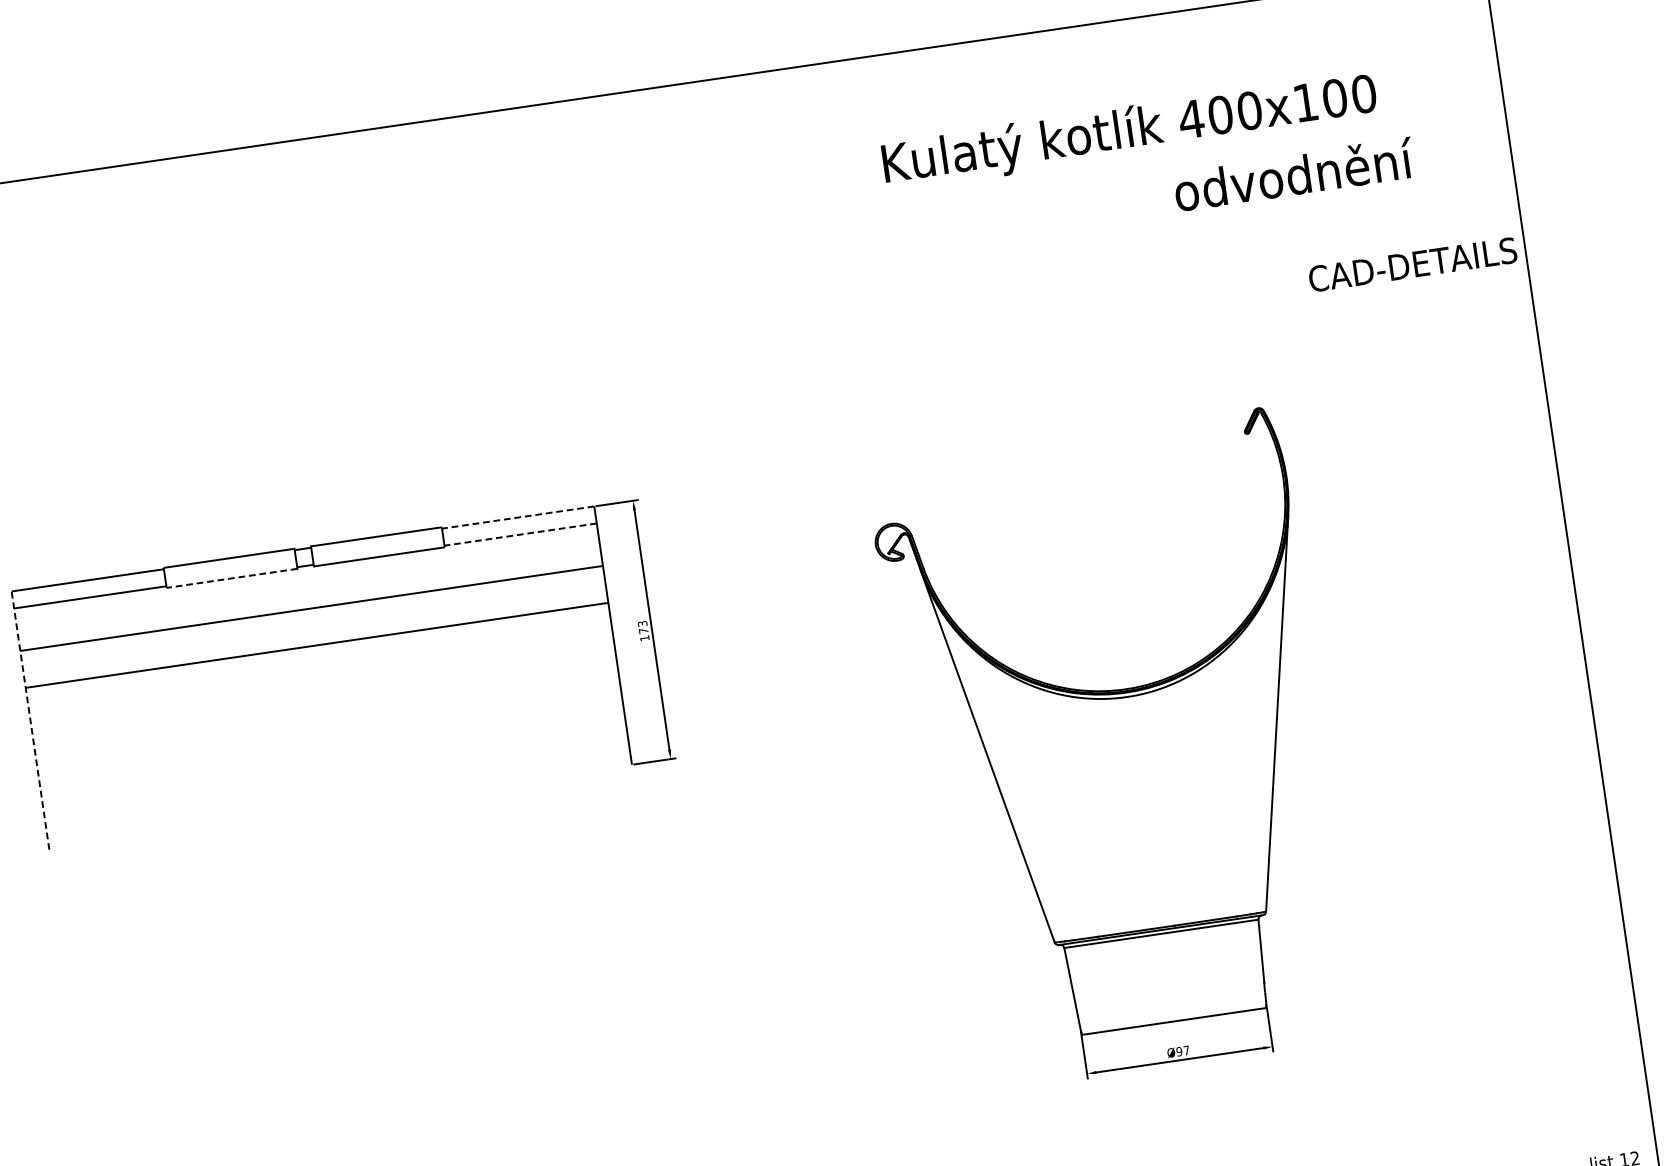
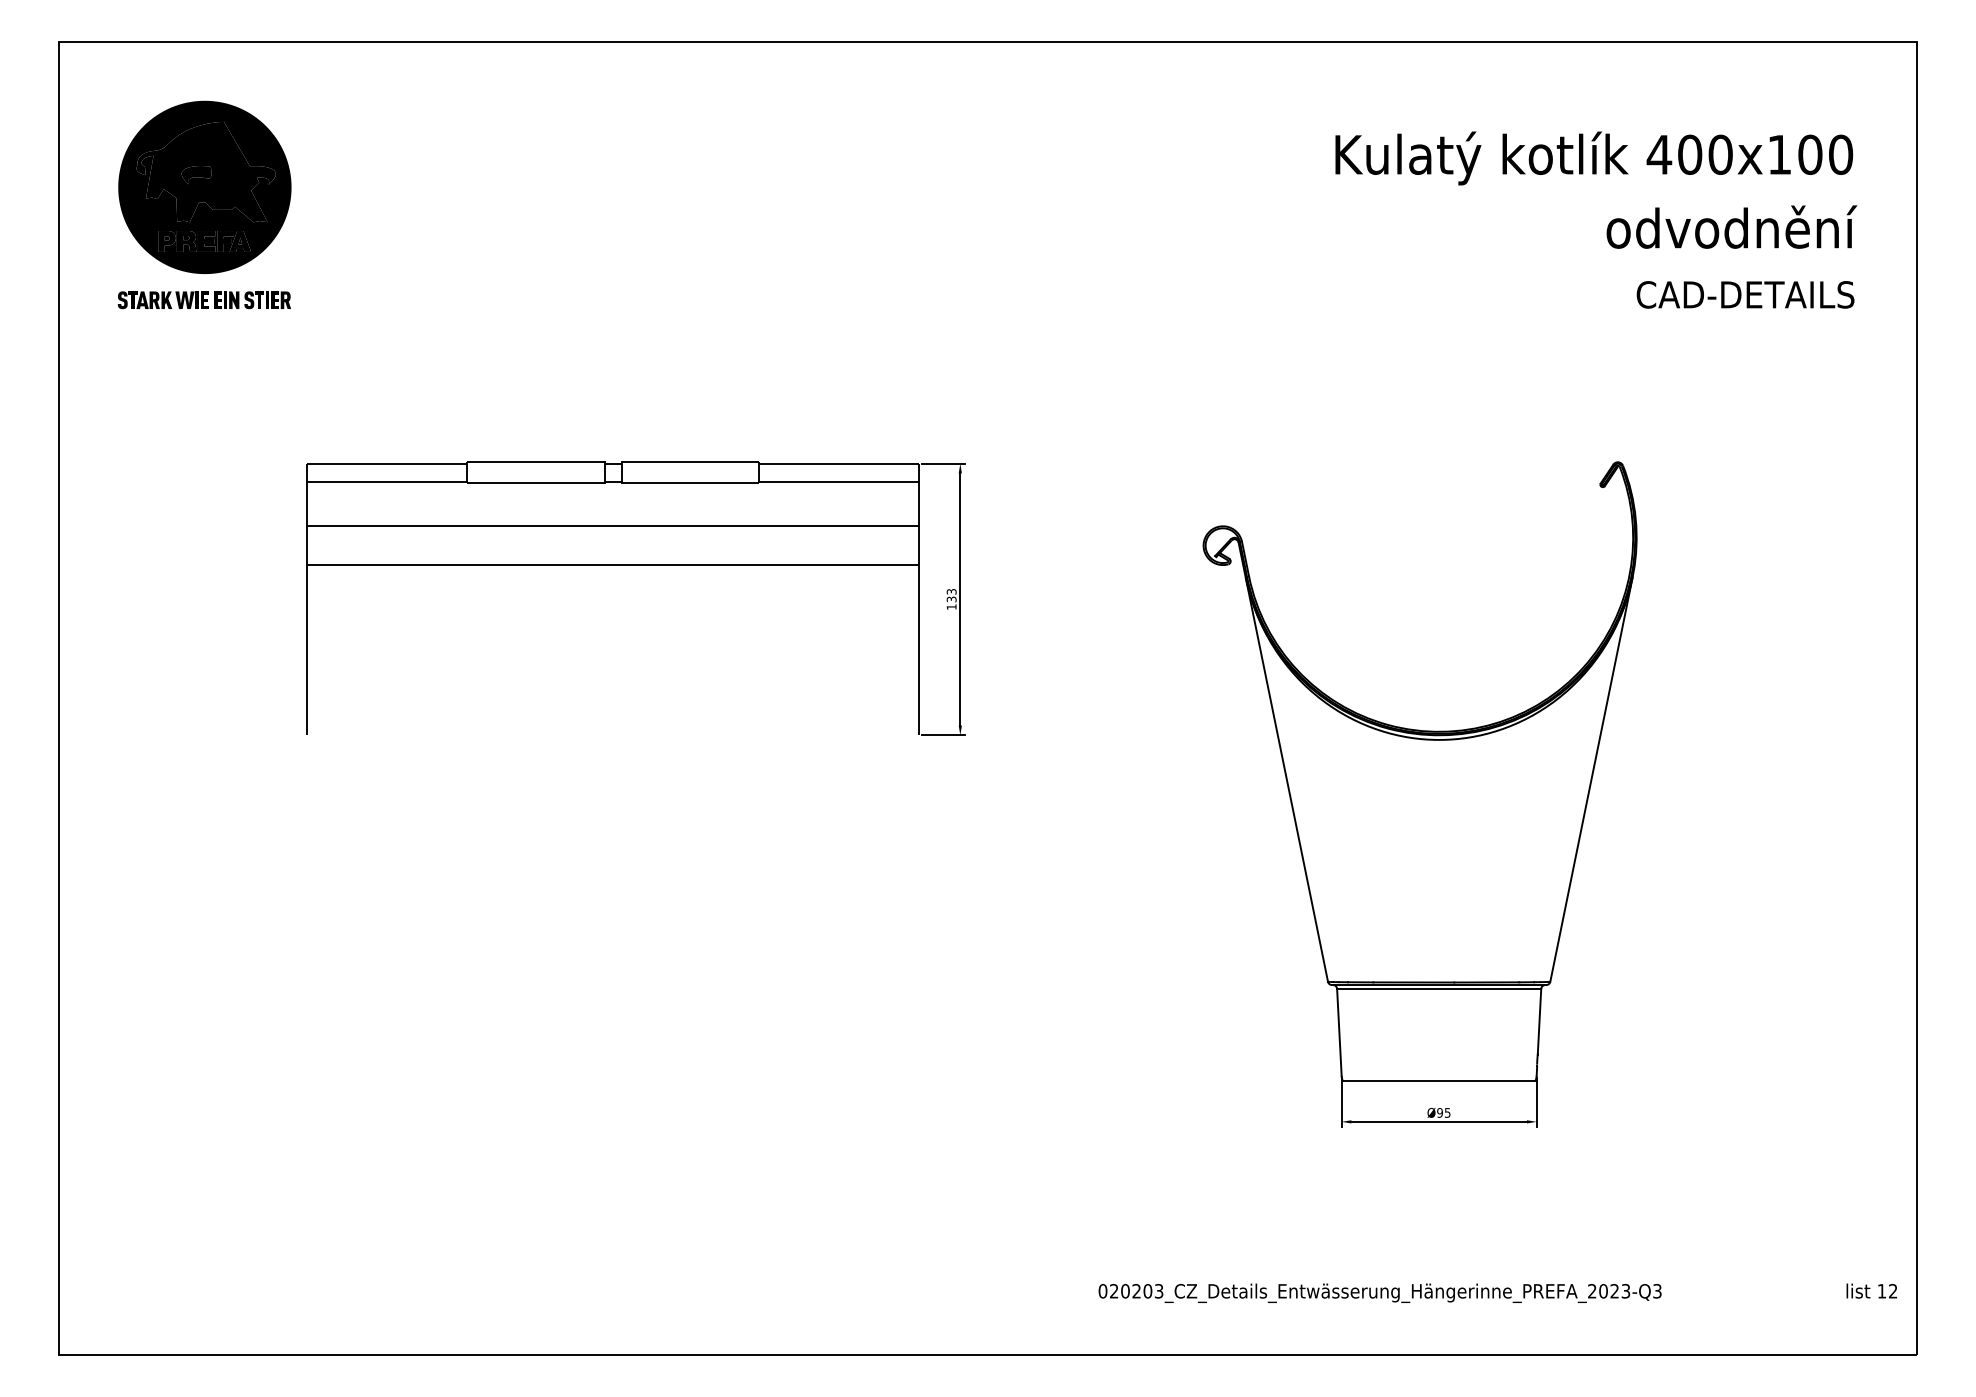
text: (1130, 131) -> (1594, 158), moved
text: (1293, 174) -> (1731, 226), moved
text: (1412, 264) -> (1745, 294), moved
line: (517, 517) -> (838, 463), dashed -> solid
line: (519, 534) -> (838, 481), dashed -> solid
line: (231, 578) -> (535, 483), dashed -> solid
text: (643, 631) -> (951, 599), 173 -> 133
line: (30, 720) -> (306, 599), dashed -> solid
text: (1186, 1050) -> (1447, 1112), Ø97 -> Ø95

